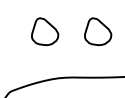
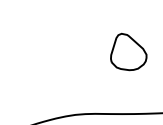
part: (45, 31) -> (57, 51), removed

